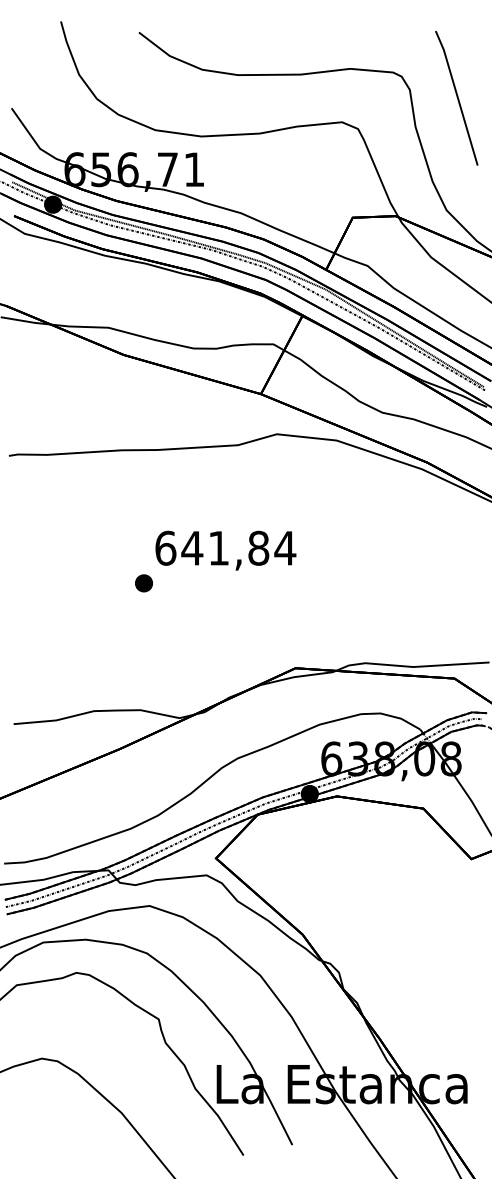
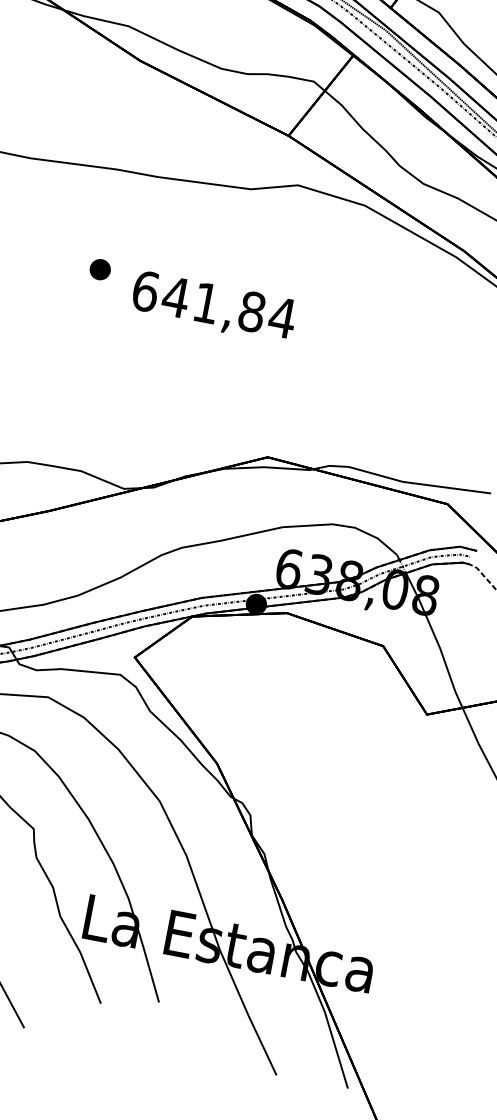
part: (143, 583) -> (99, 269), moved

